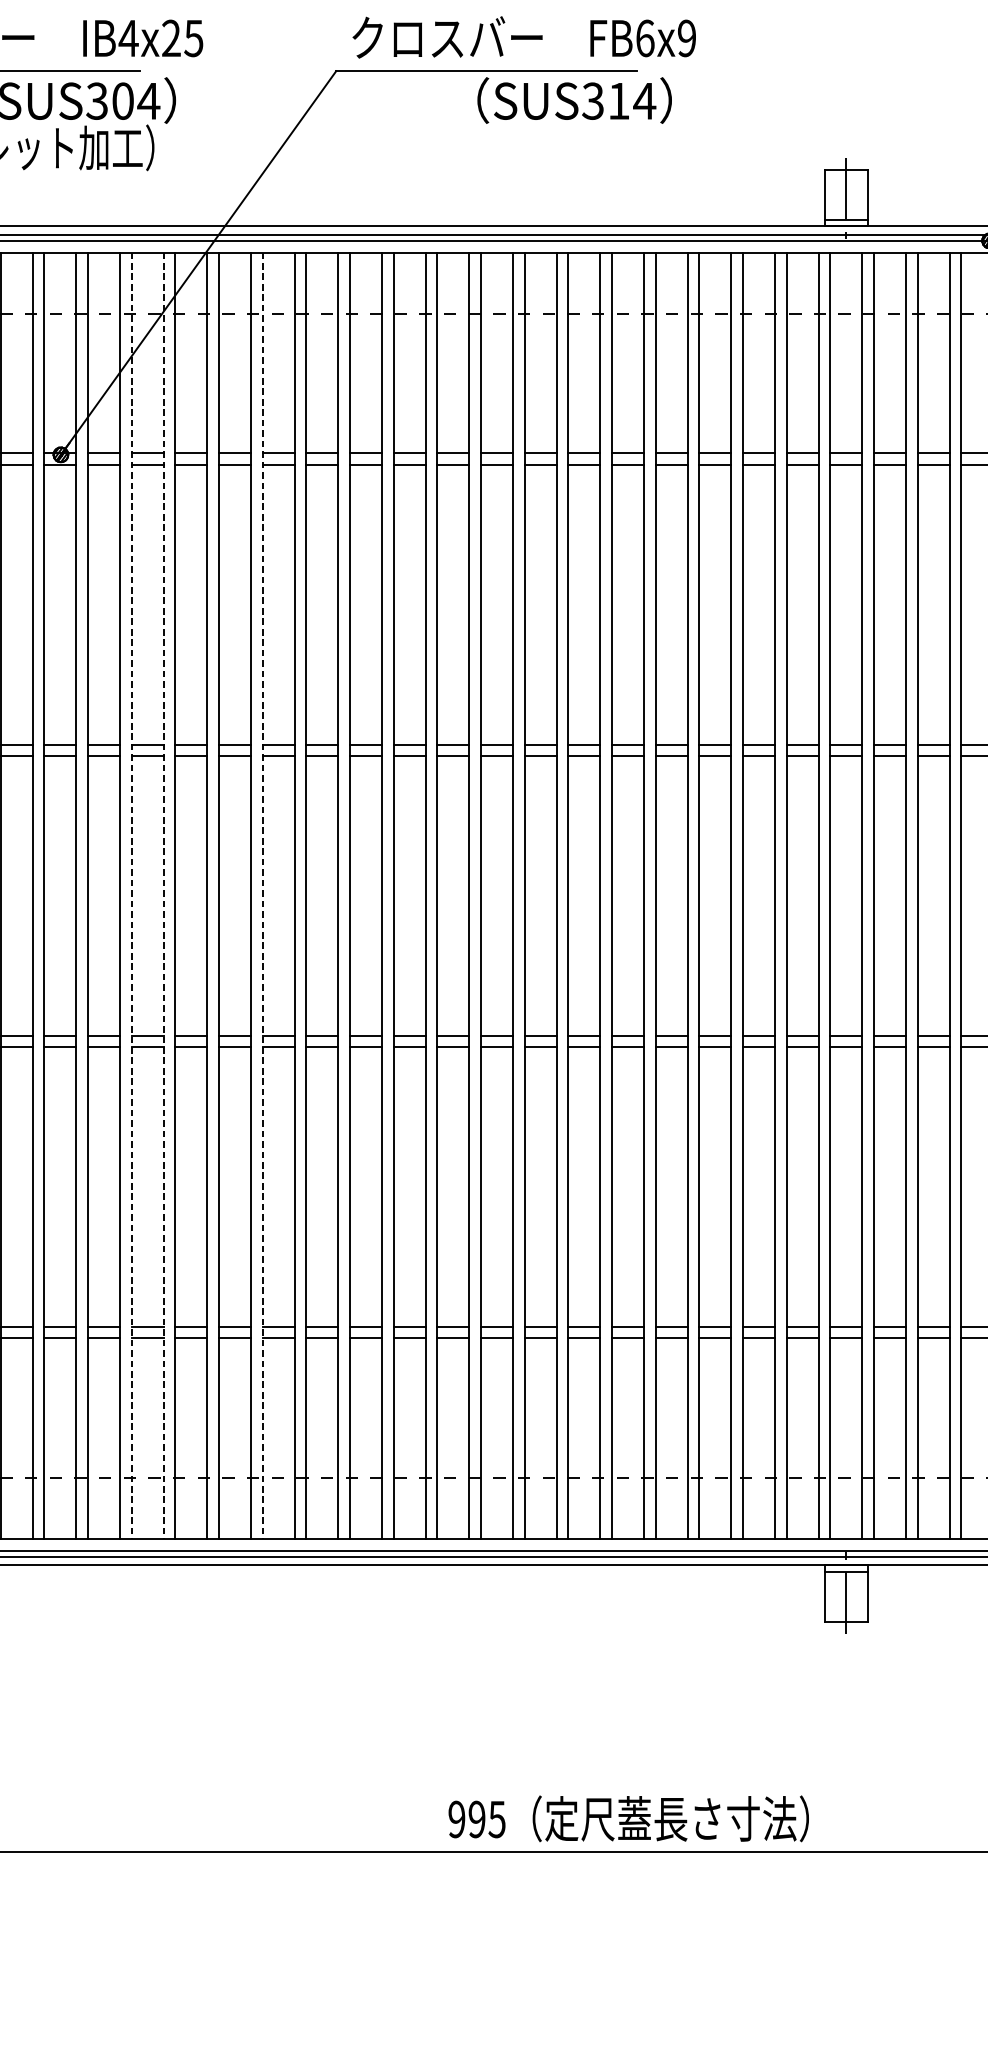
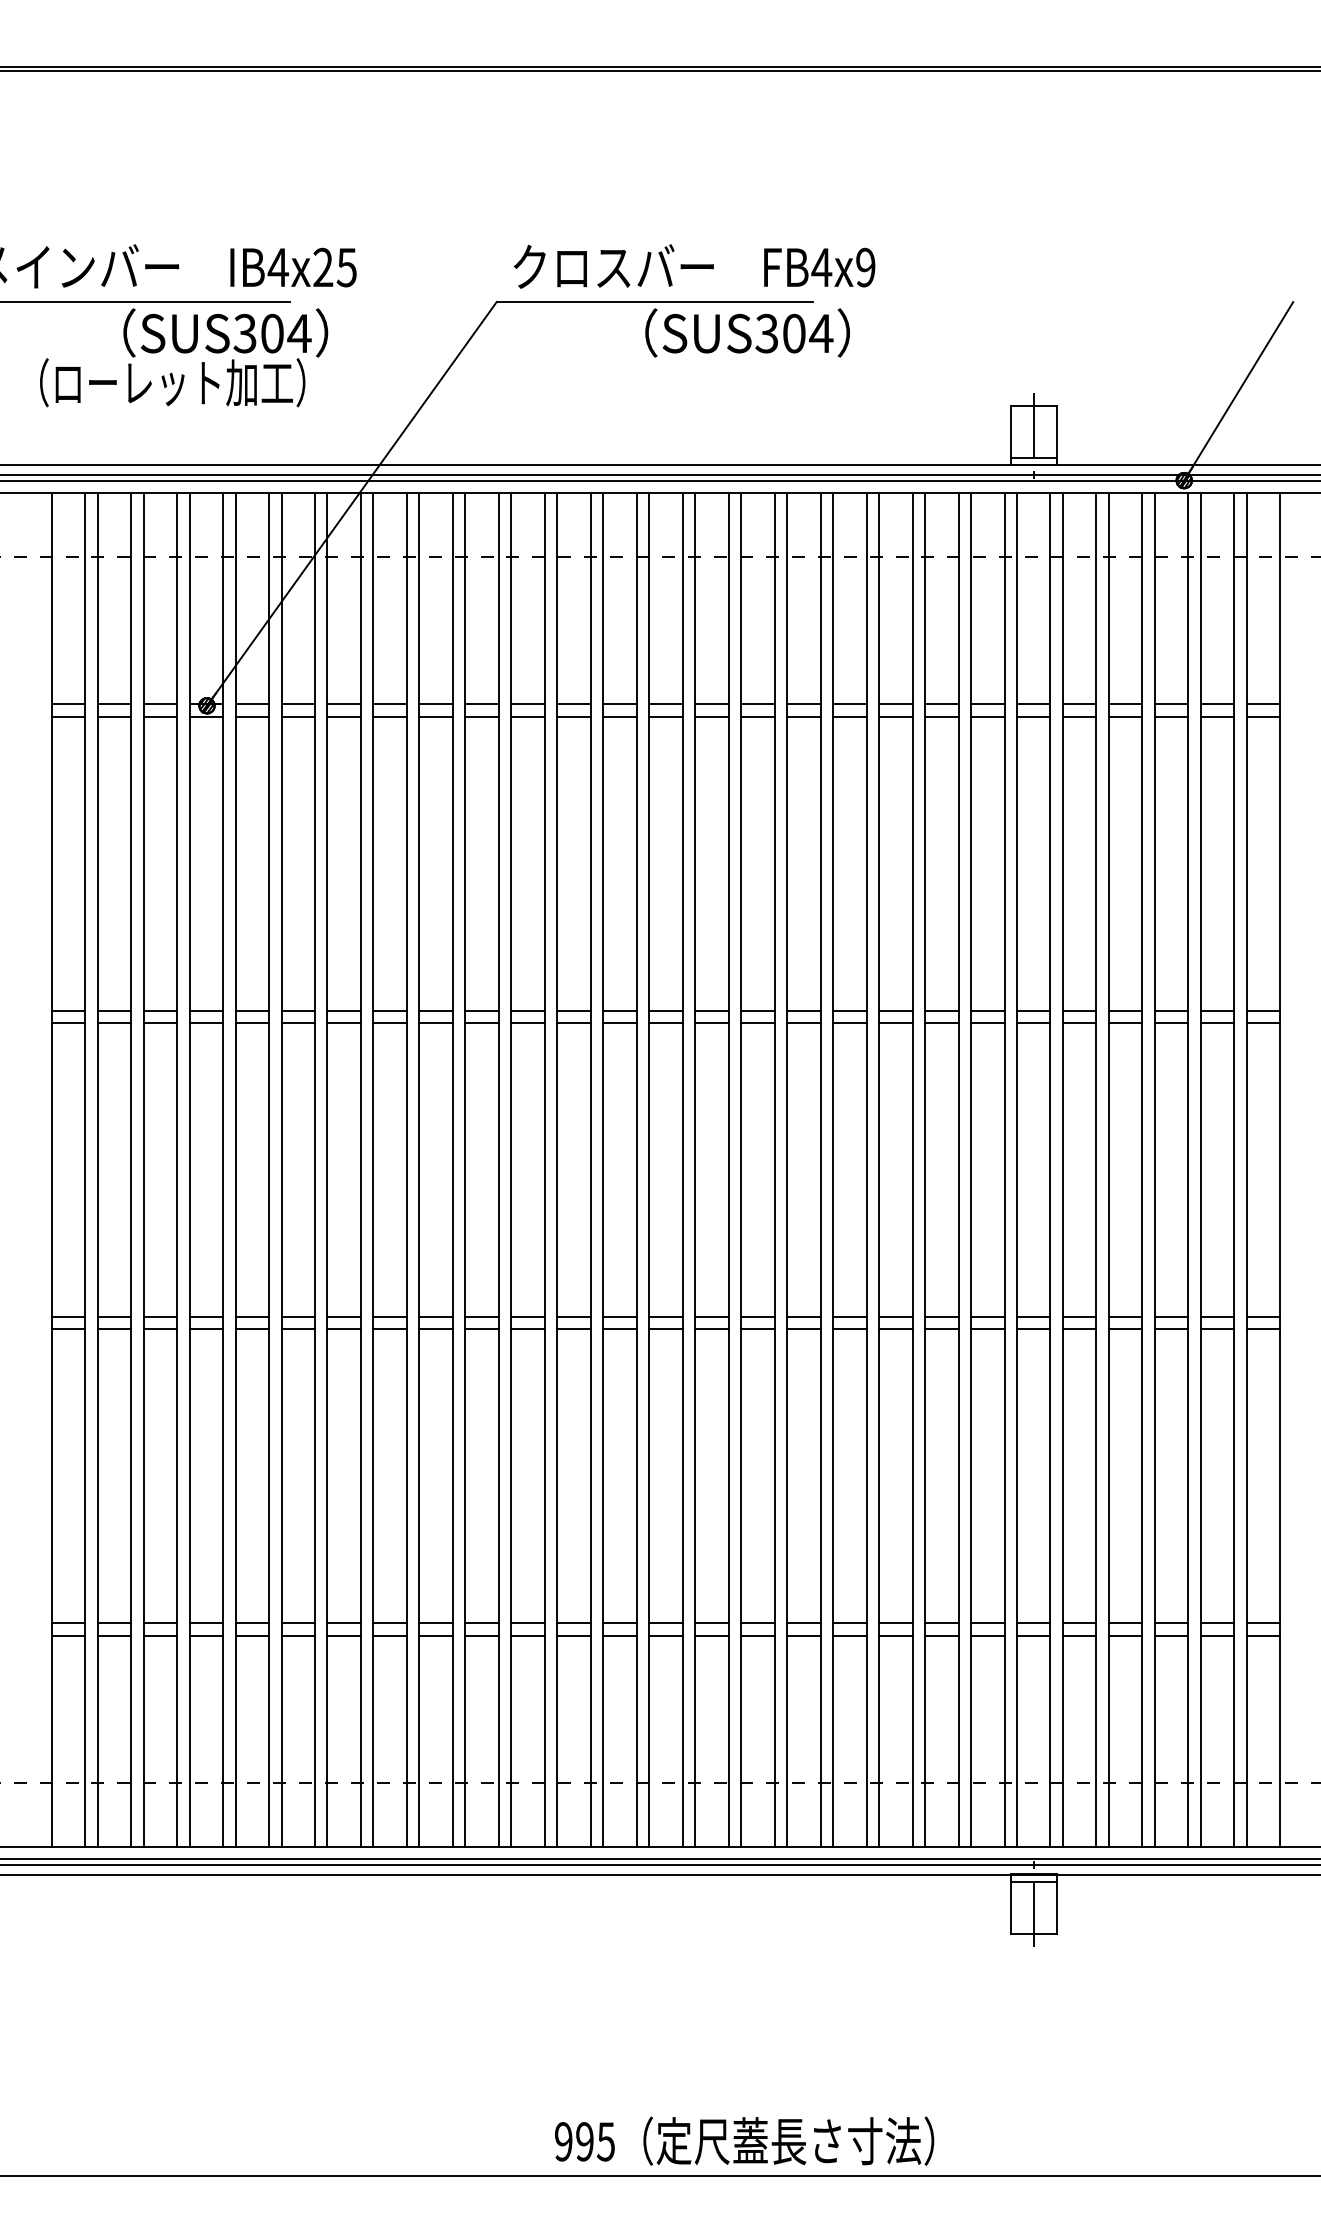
text: (644, 38) -> (821, 267), FB6x9 -> FB4x9
text: (619, 101) -> (794, 333), SUS314 -> SUS304
line: (131, 896) -> (281, 1170), dashed -> solid
line: (164, 896) -> (315, 1170), dashed -> solid
line: (262, 896) -> (419, 1170), dashed -> solid
text: (628, 1818) -> (744, 2140), moved

